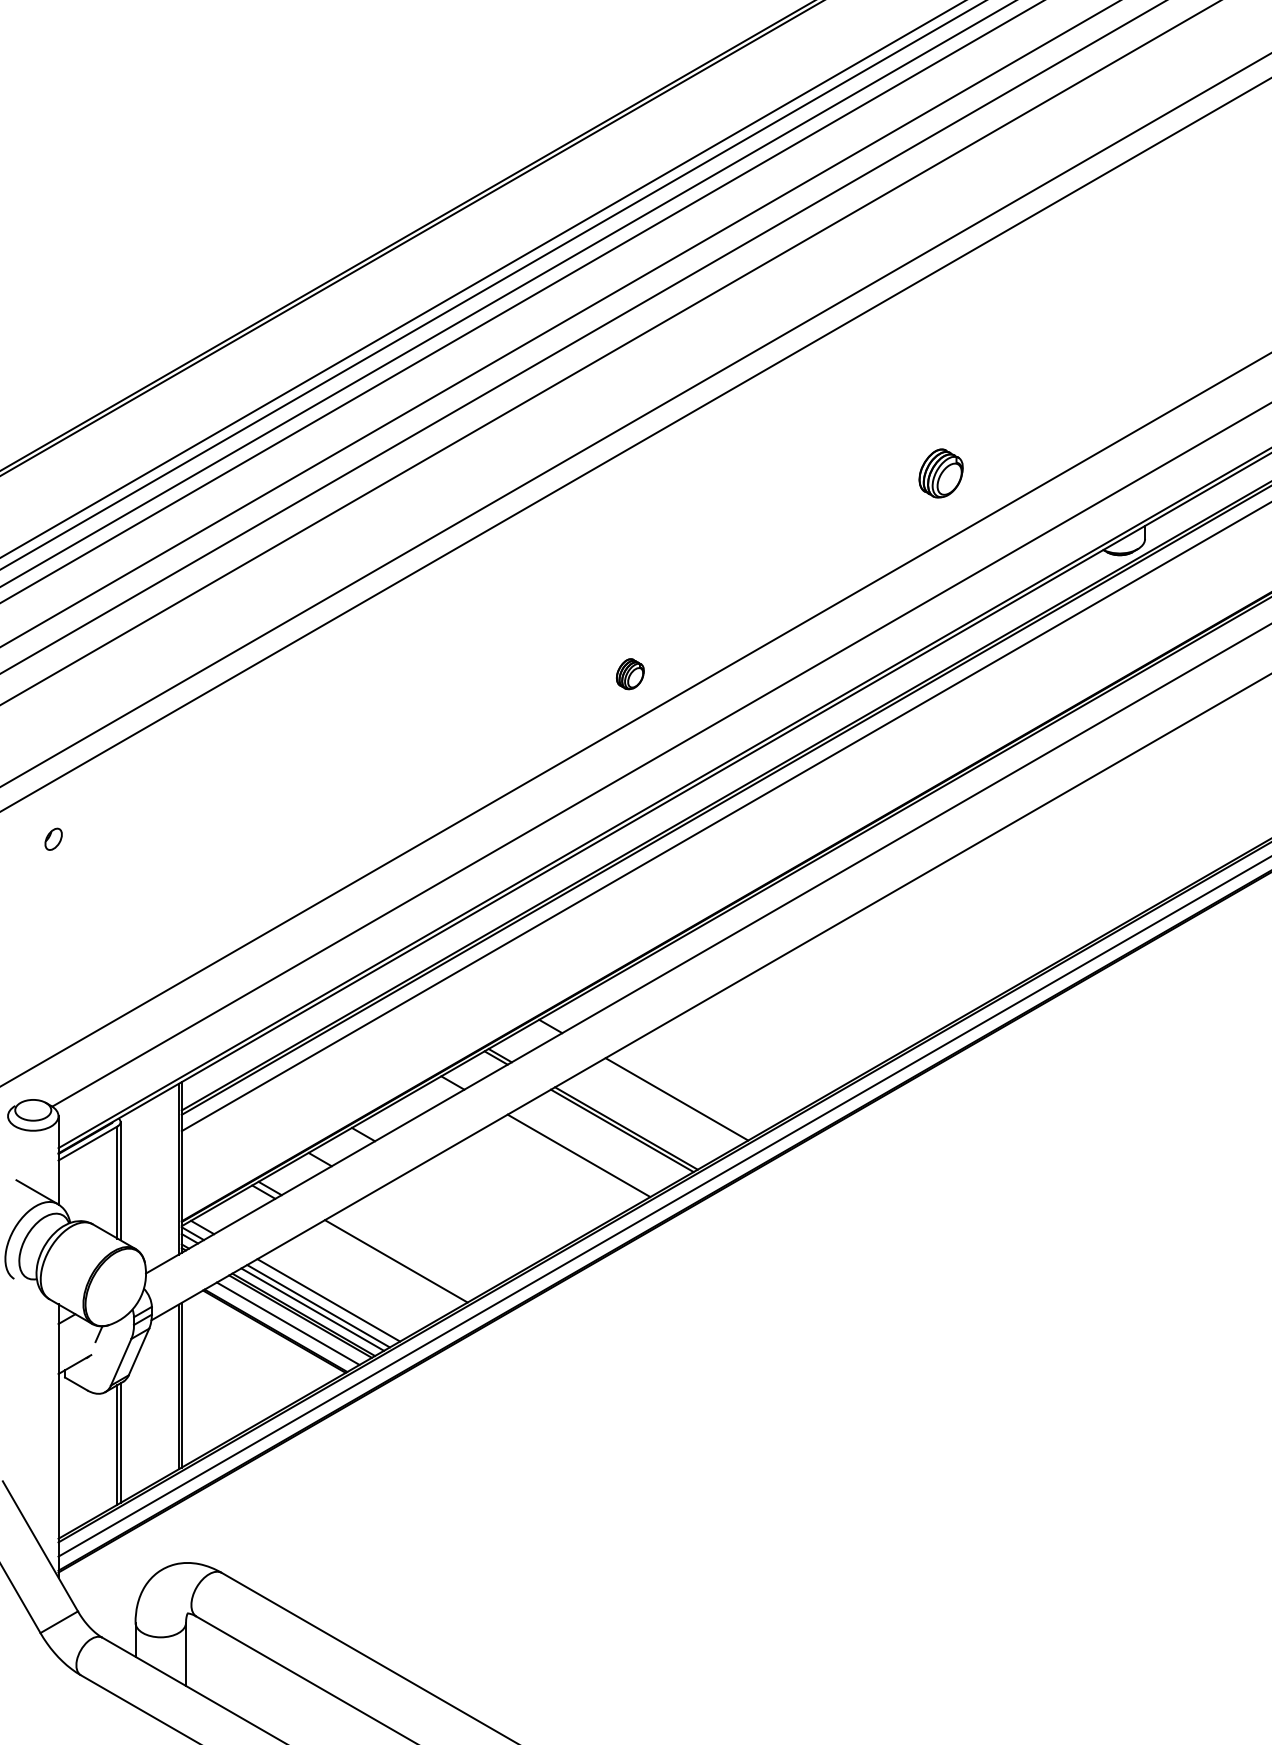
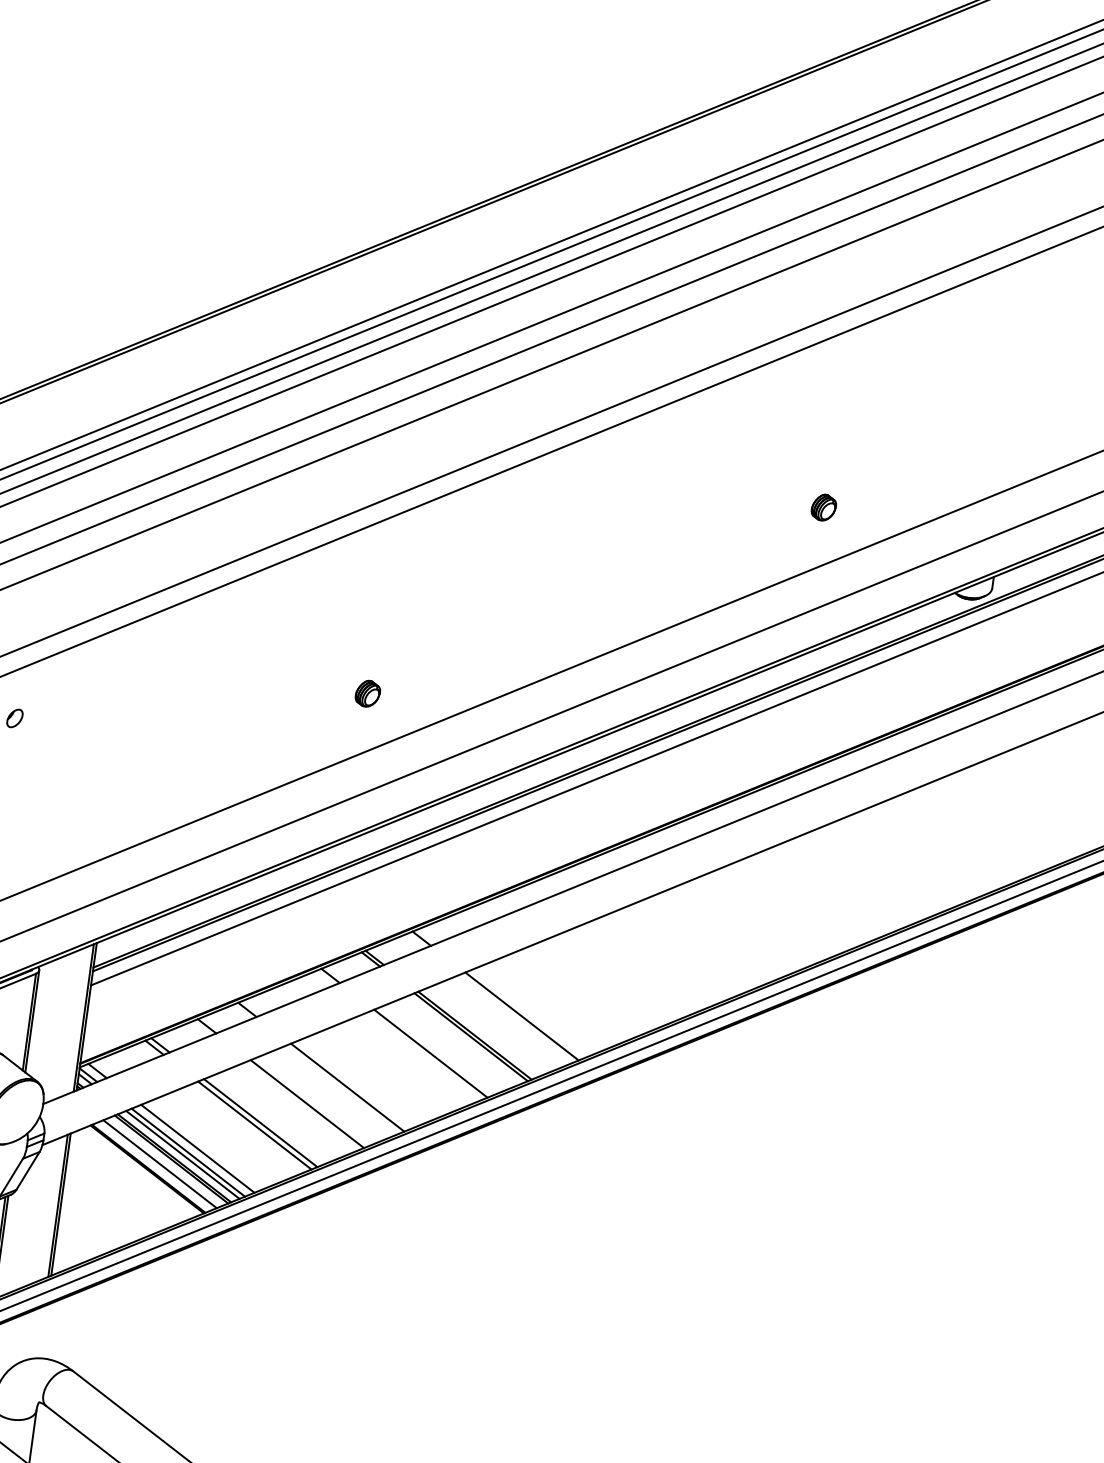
part: (940, 473) -> (823, 507), size x0.62
part: (630, 674) -> (368, 694), moved
line: (489, 1207) -> (347, 1087), added
line: (446, 1232) -> (307, 1104), added
line: (389, 1264) -> (254, 1125), added

